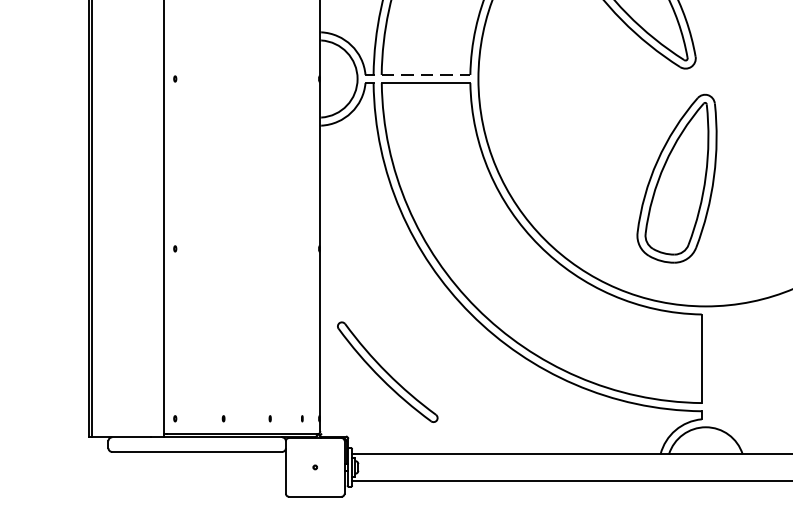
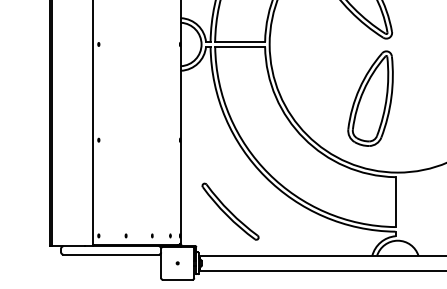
line: (426, 75) -> (240, 42), dashed -> solid
part: (676, 178) -> (370, 98), moved
part: (387, 371) -> (230, 211), moved

